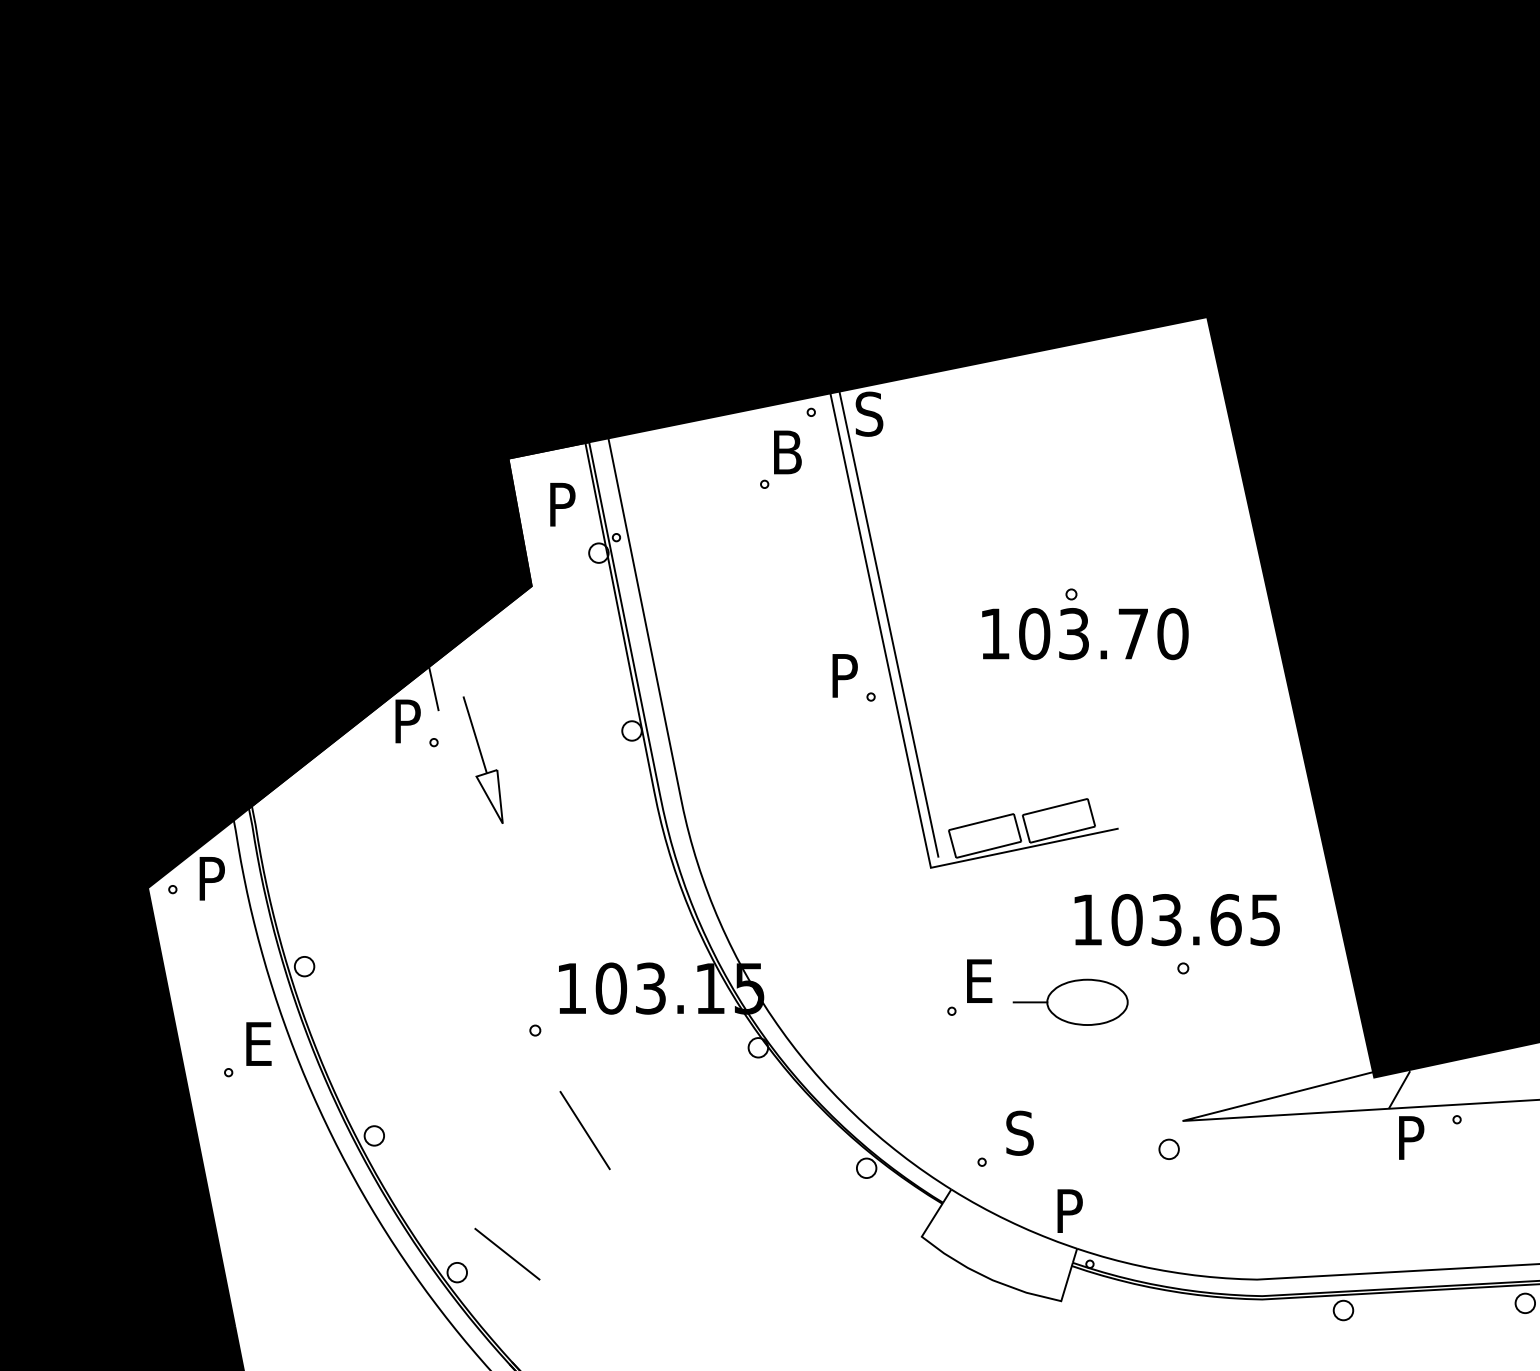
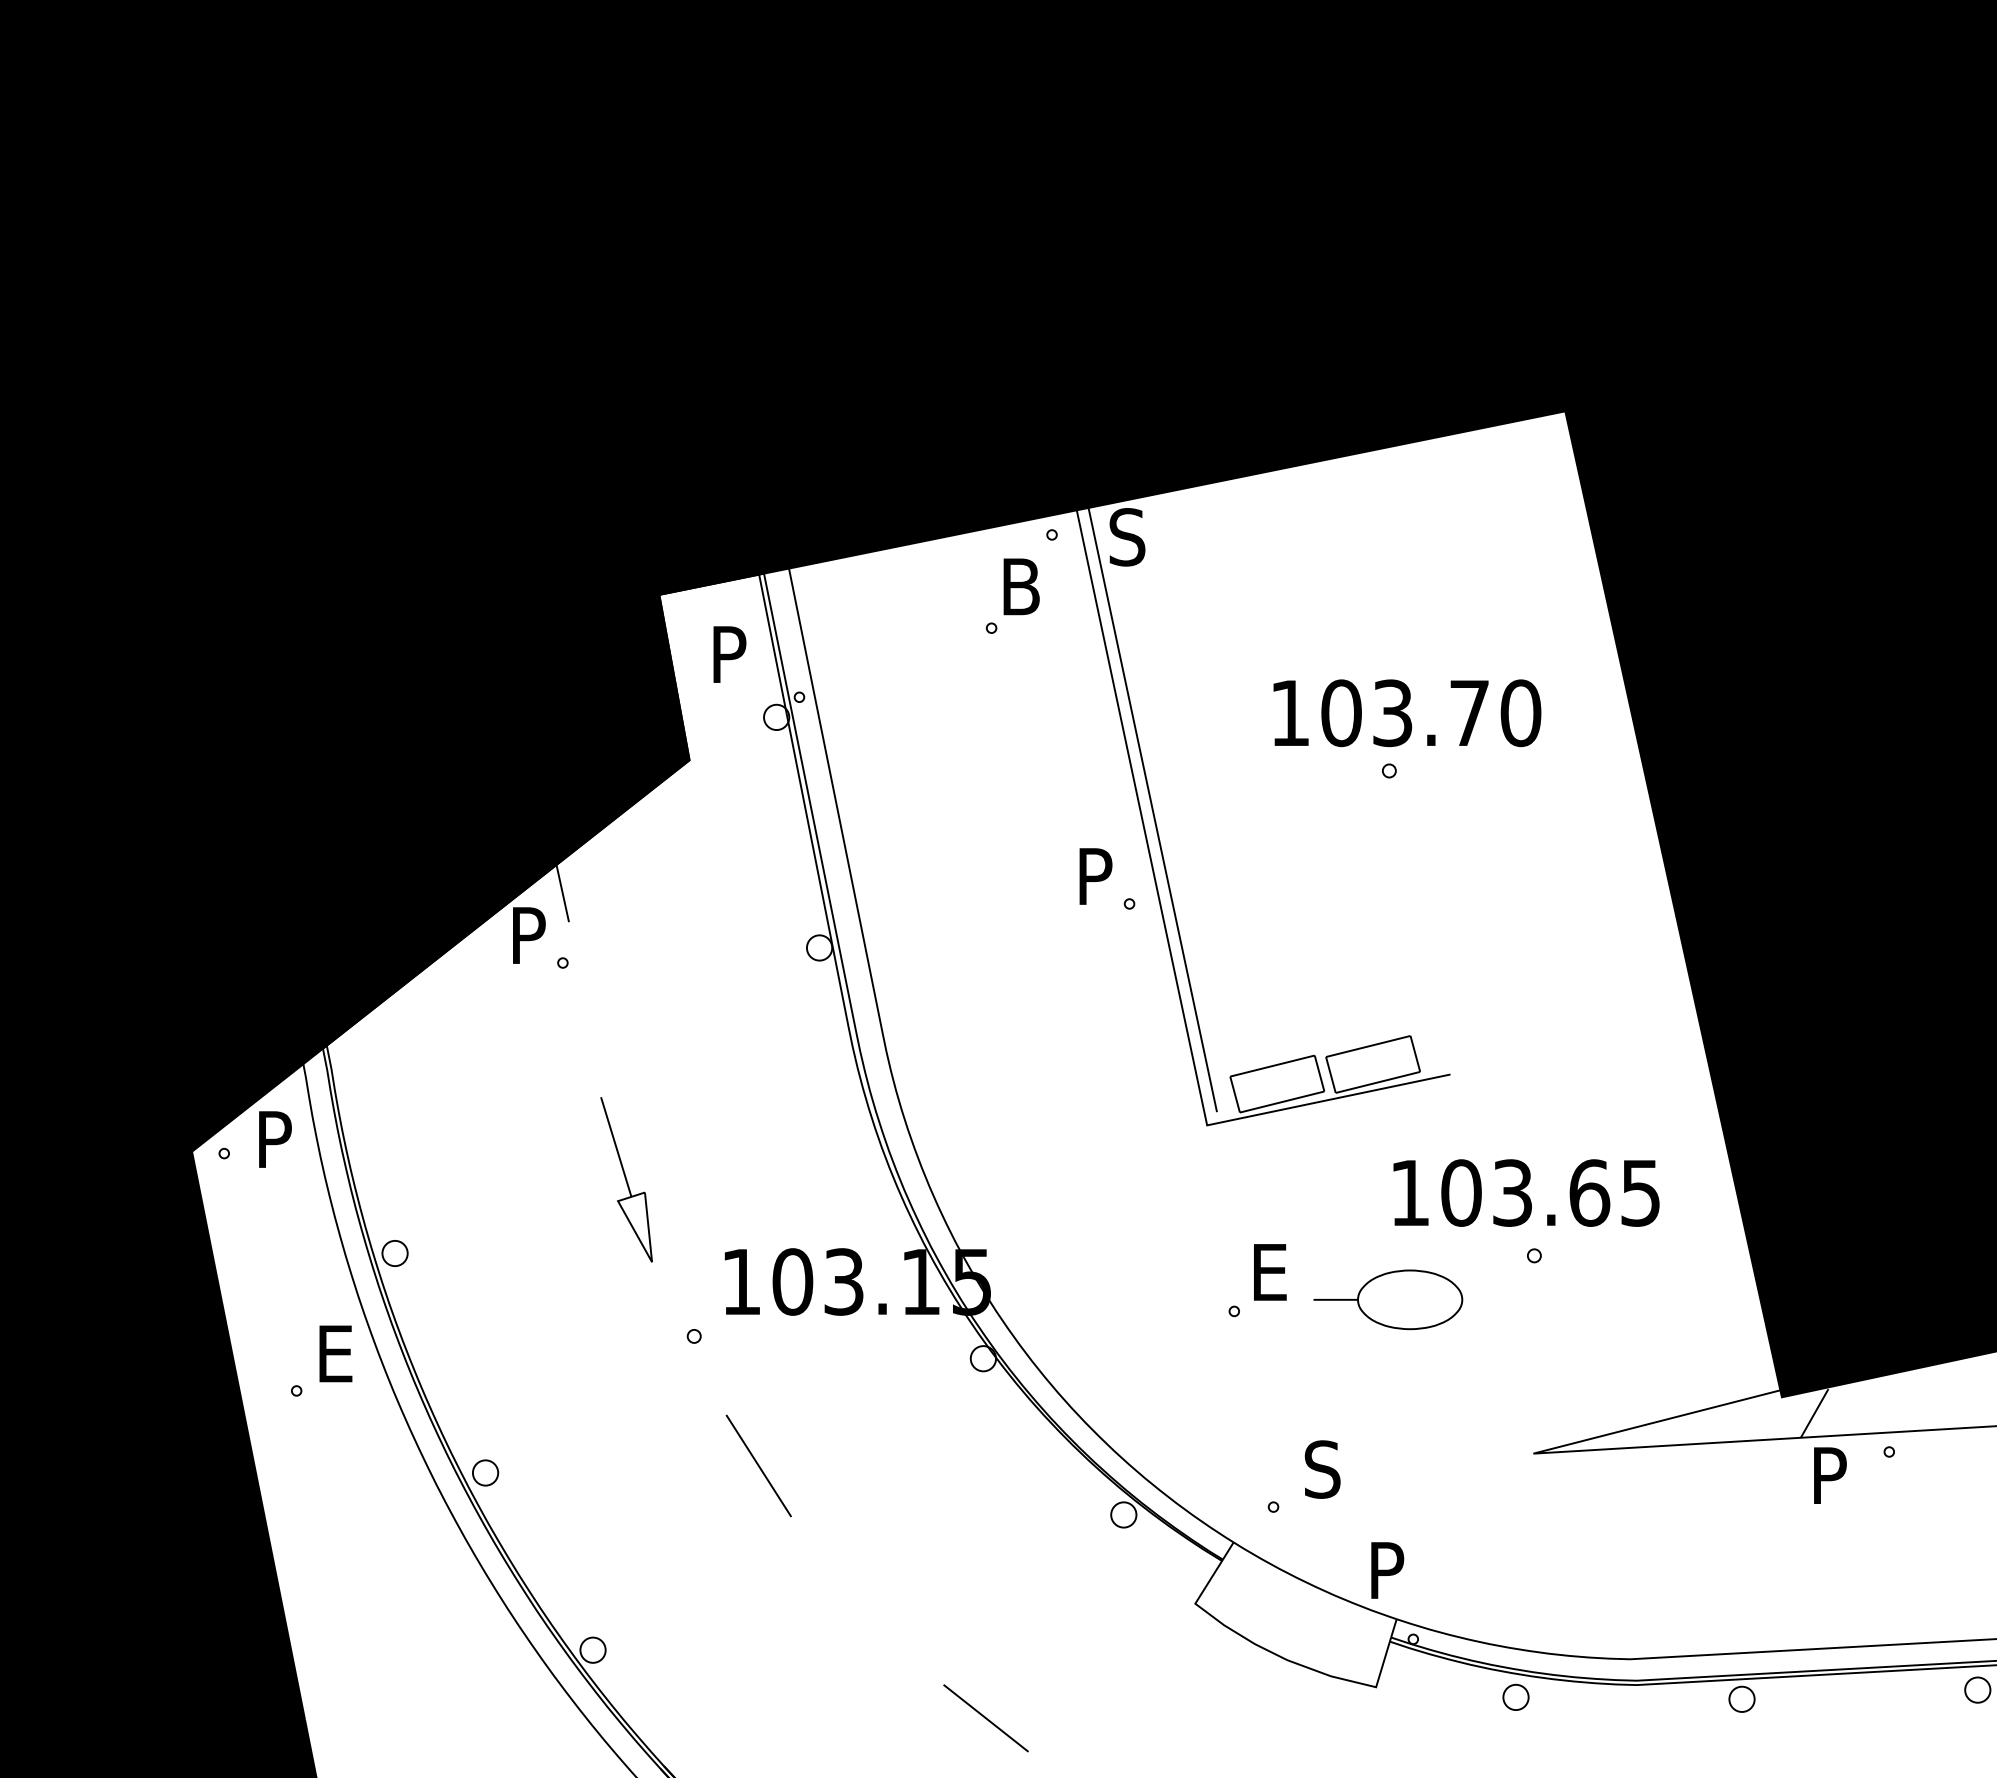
text: (1085, 634) -> (1407, 713), moved
part: (483, 759) -> (626, 1179), moved
part: (1168, 1148) -> (1515, 1696), moved
line: (506, 1254) -> (985, 1718), moved

